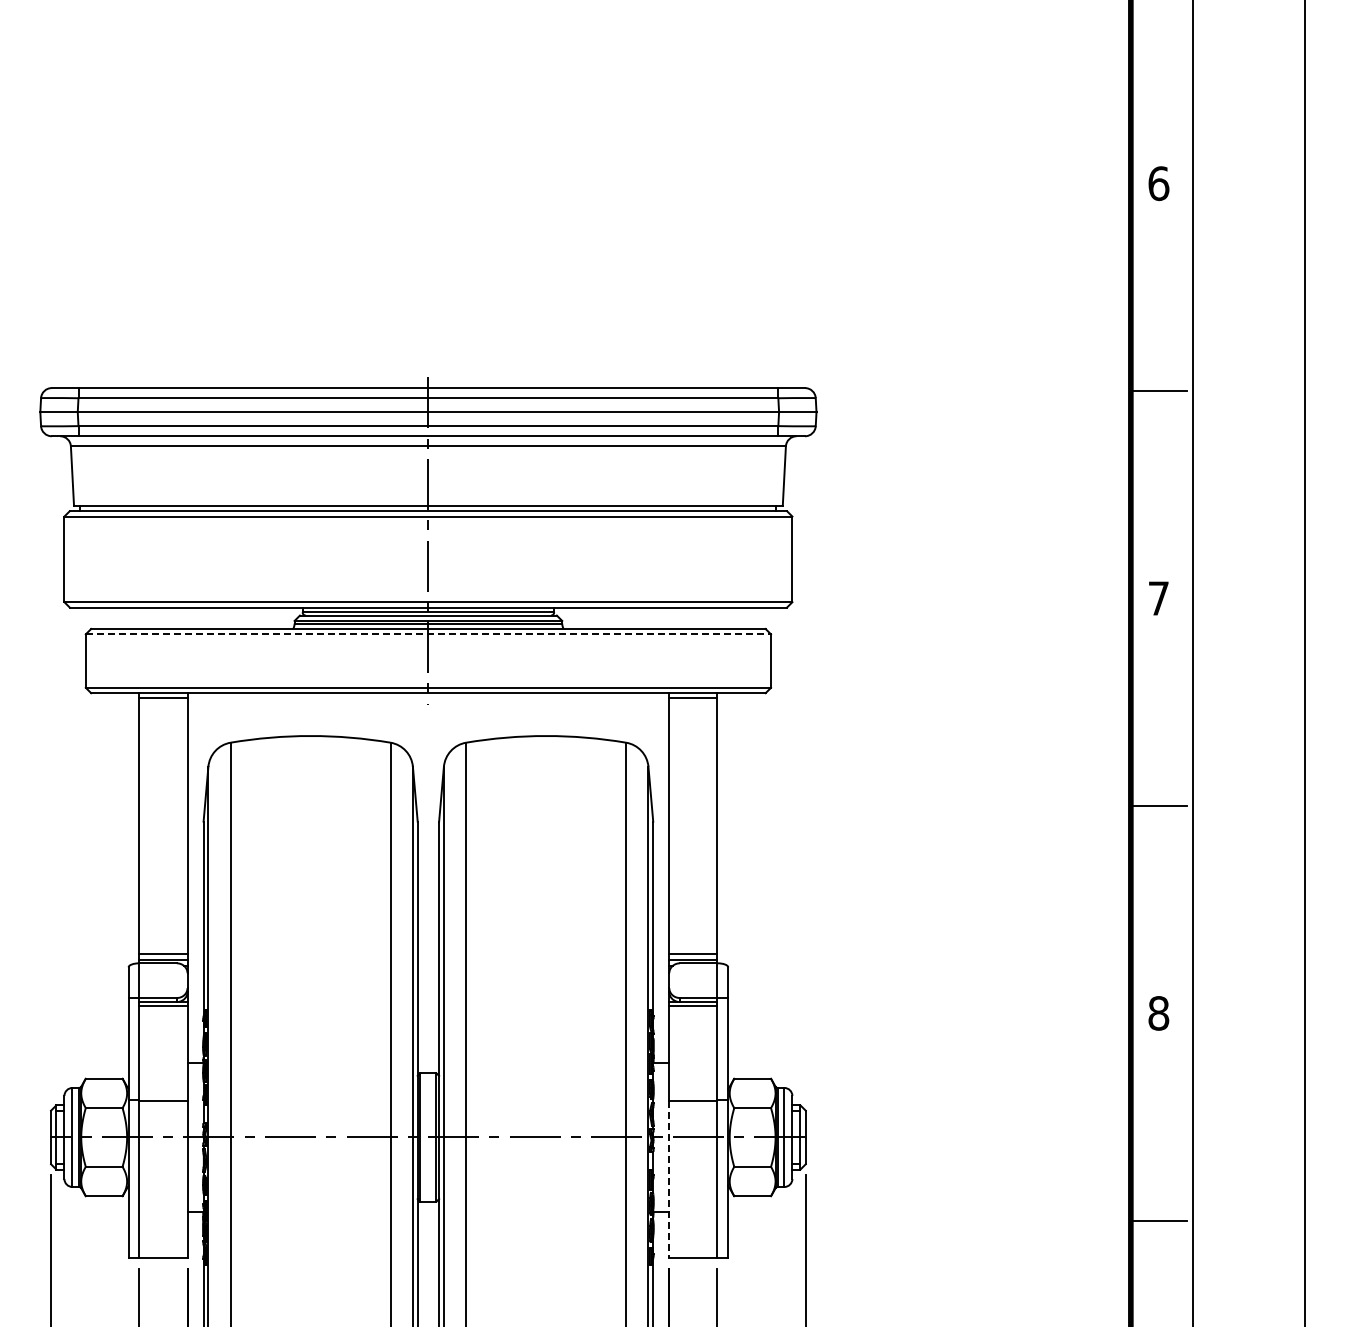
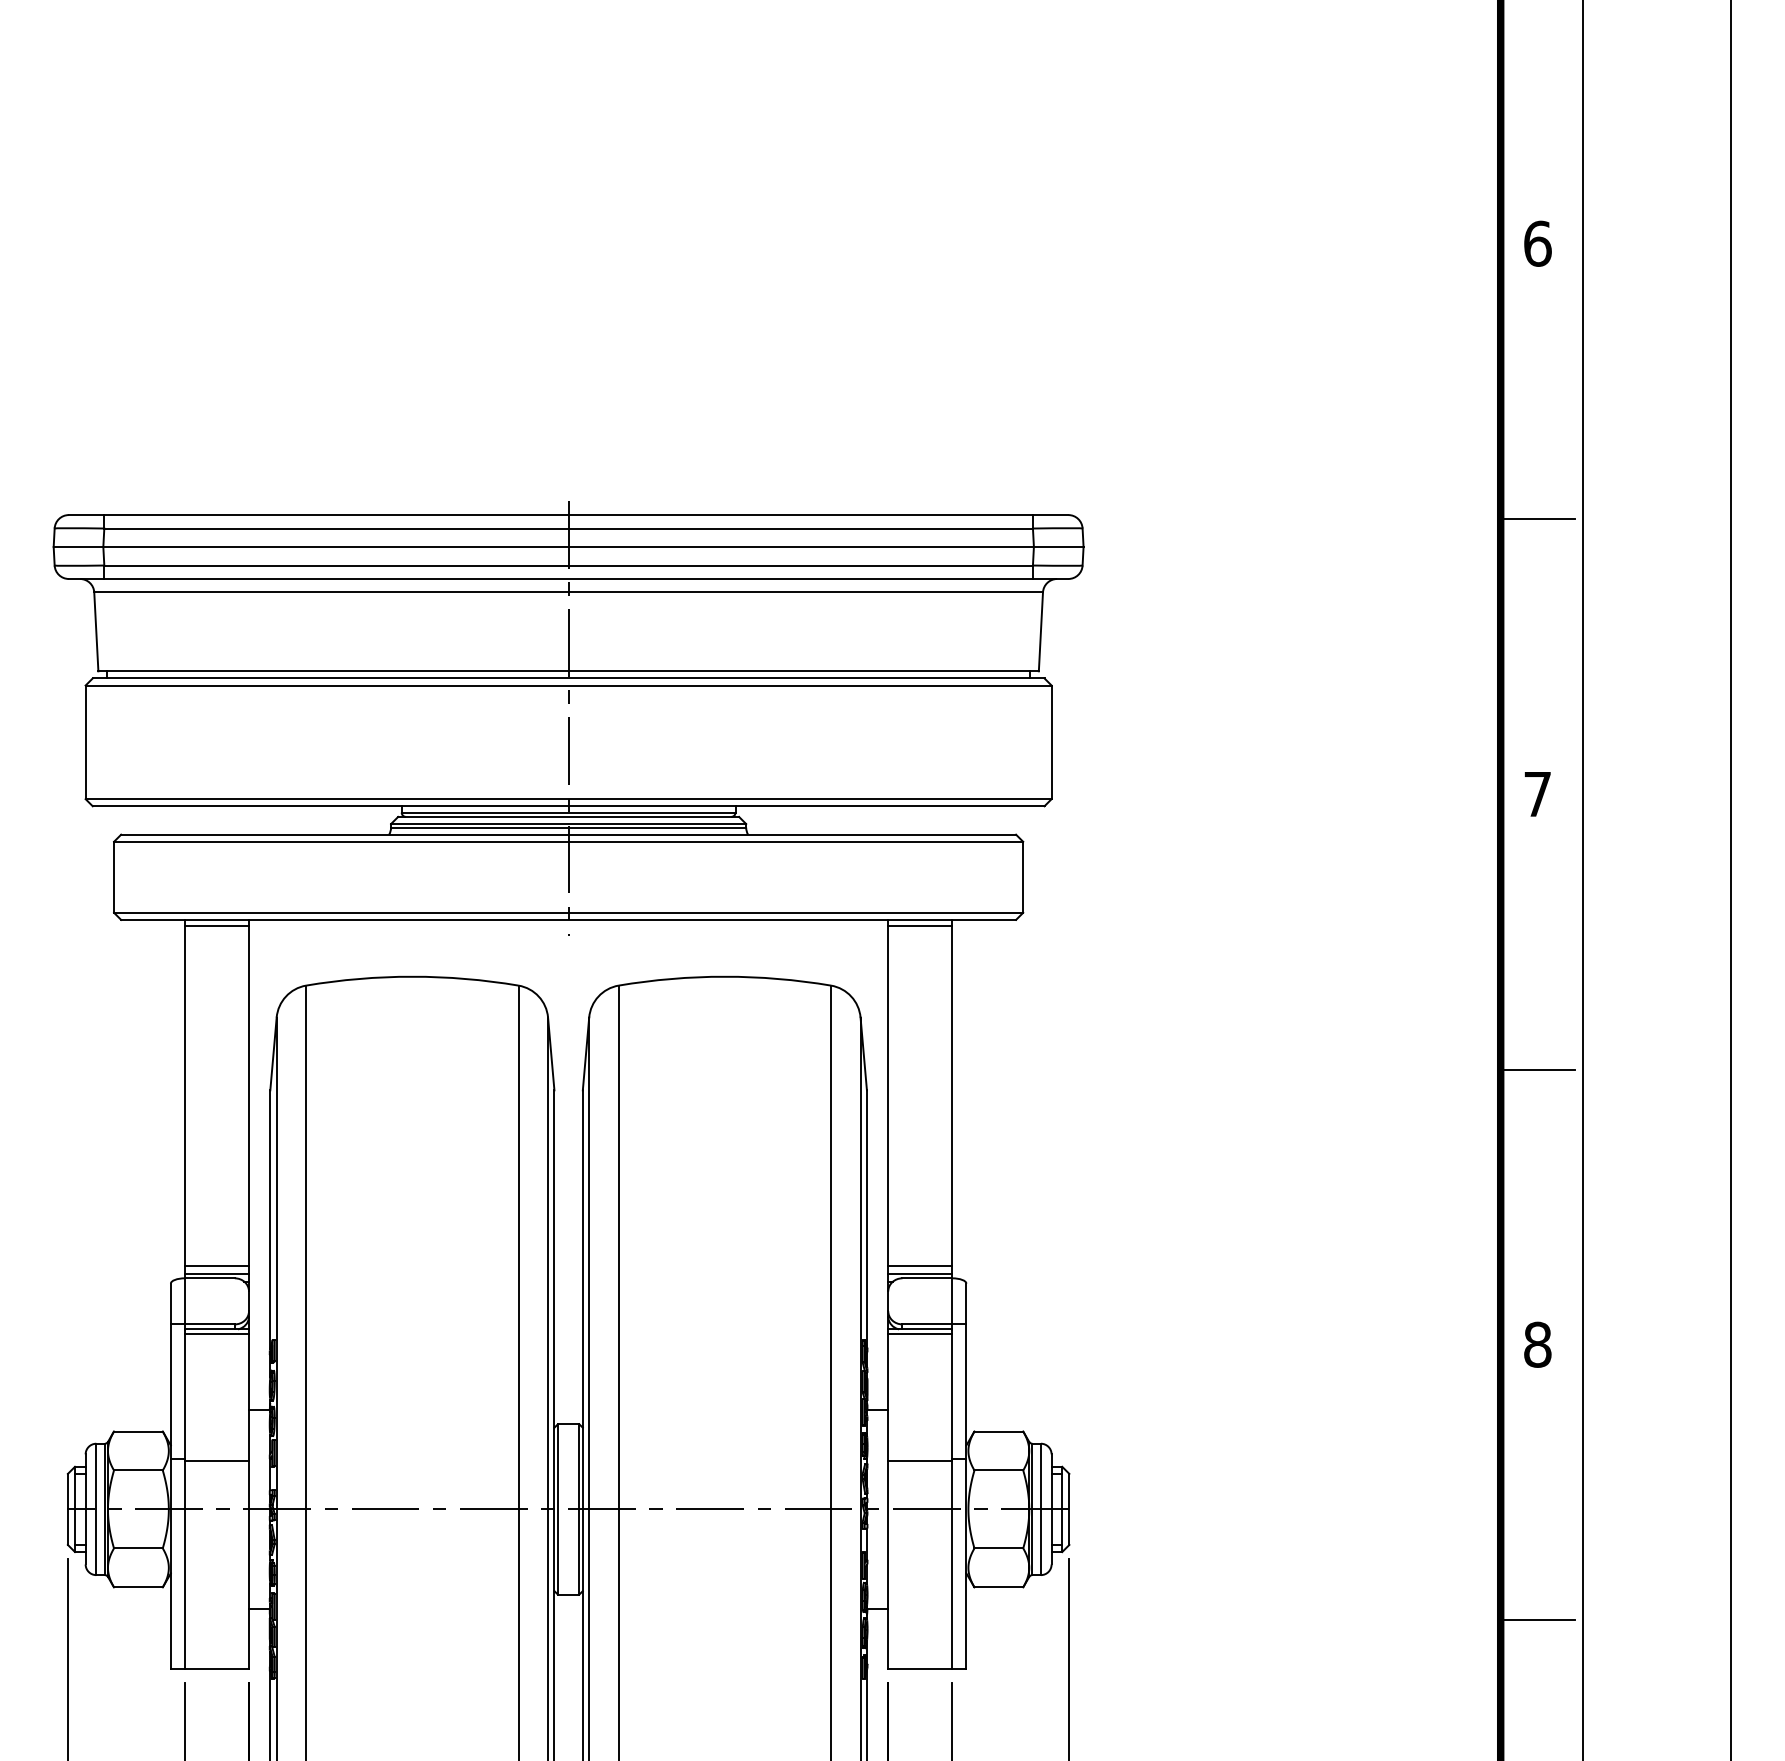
line: (428, 634) -> (568, 842), dashed -> solid
line: (669, 1180) -> (888, 1566), dashed -> solid

